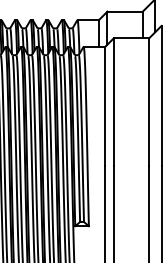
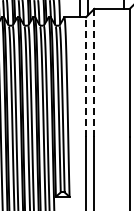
line: (113, 102) -> (94, 72), solid -> dashed
line: (105, 106) -> (86, 76), solid -> dashed

